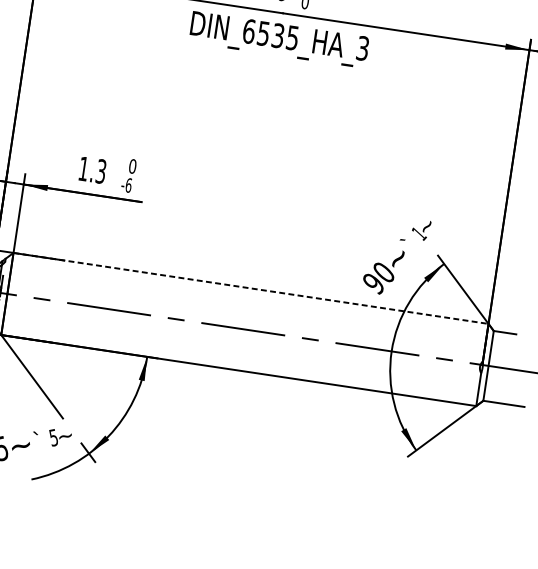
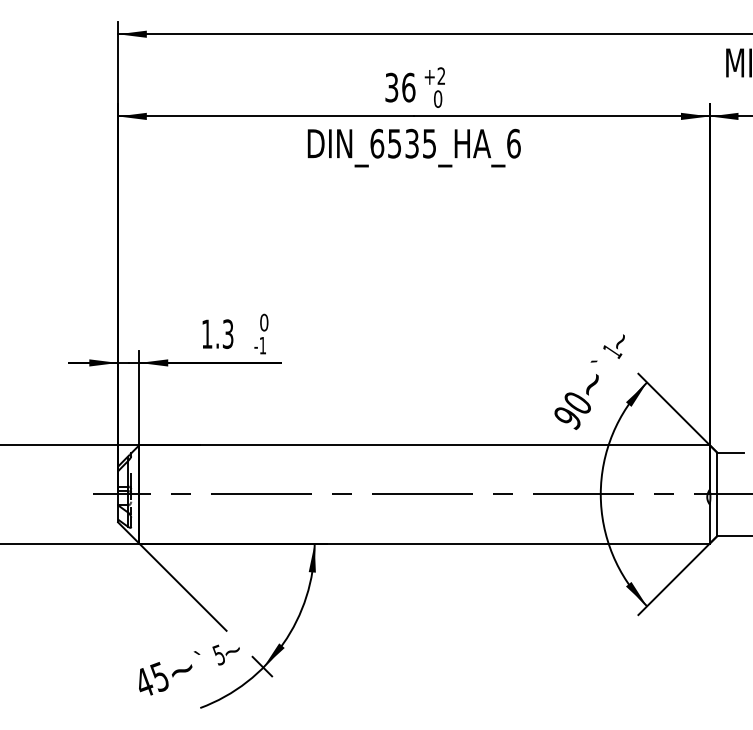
text: (362, 48) -> (513, 143), DIN_6535_HA_3 -> DIN_6535_HA_6
text: (128, 185) -> (262, 345), -6 -> -1
line: (251, 288) -> (425, 445), dashed -> solid

